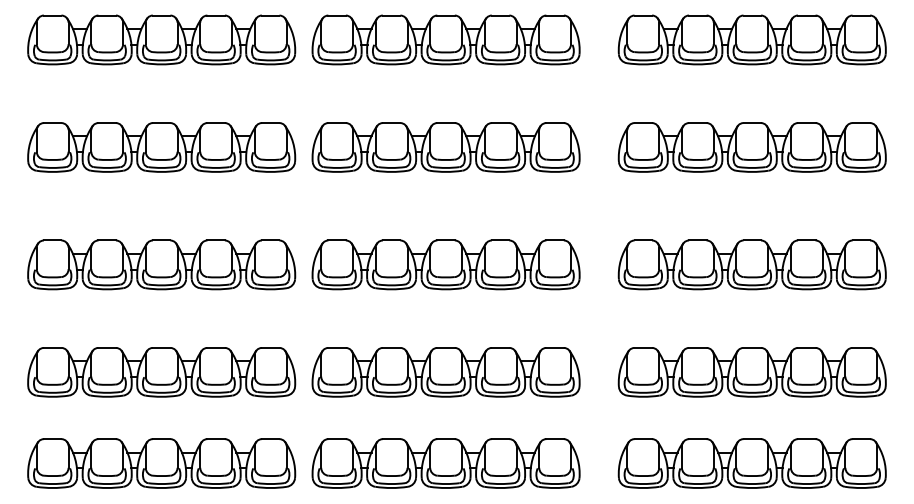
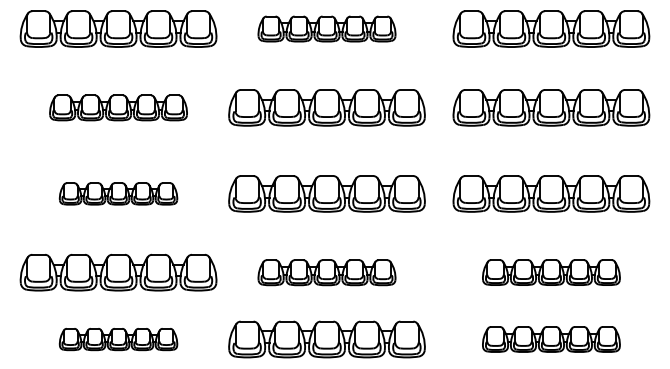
part: (445, 39) -> (326, 28), size x0.7
part: (161, 146) -> (118, 107), size x0.7
part: (161, 264) -> (118, 193), size x0.6
part: (445, 372) -> (326, 272), size x0.7
part: (752, 372) -> (551, 272), size x0.7
part: (161, 463) -> (118, 339), size x0.6
part: (752, 463) -> (551, 339), size x0.7

